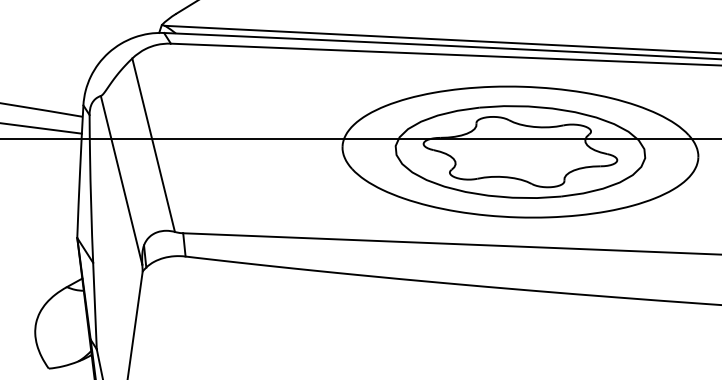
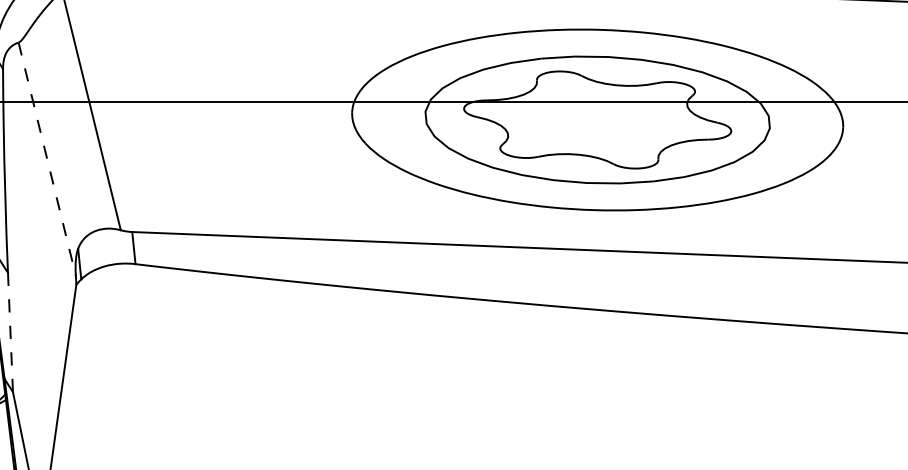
line: (121, 180) -> (47, 159), solid -> dashed
line: (94, 305) -> (9, 331), solid -> dashed

